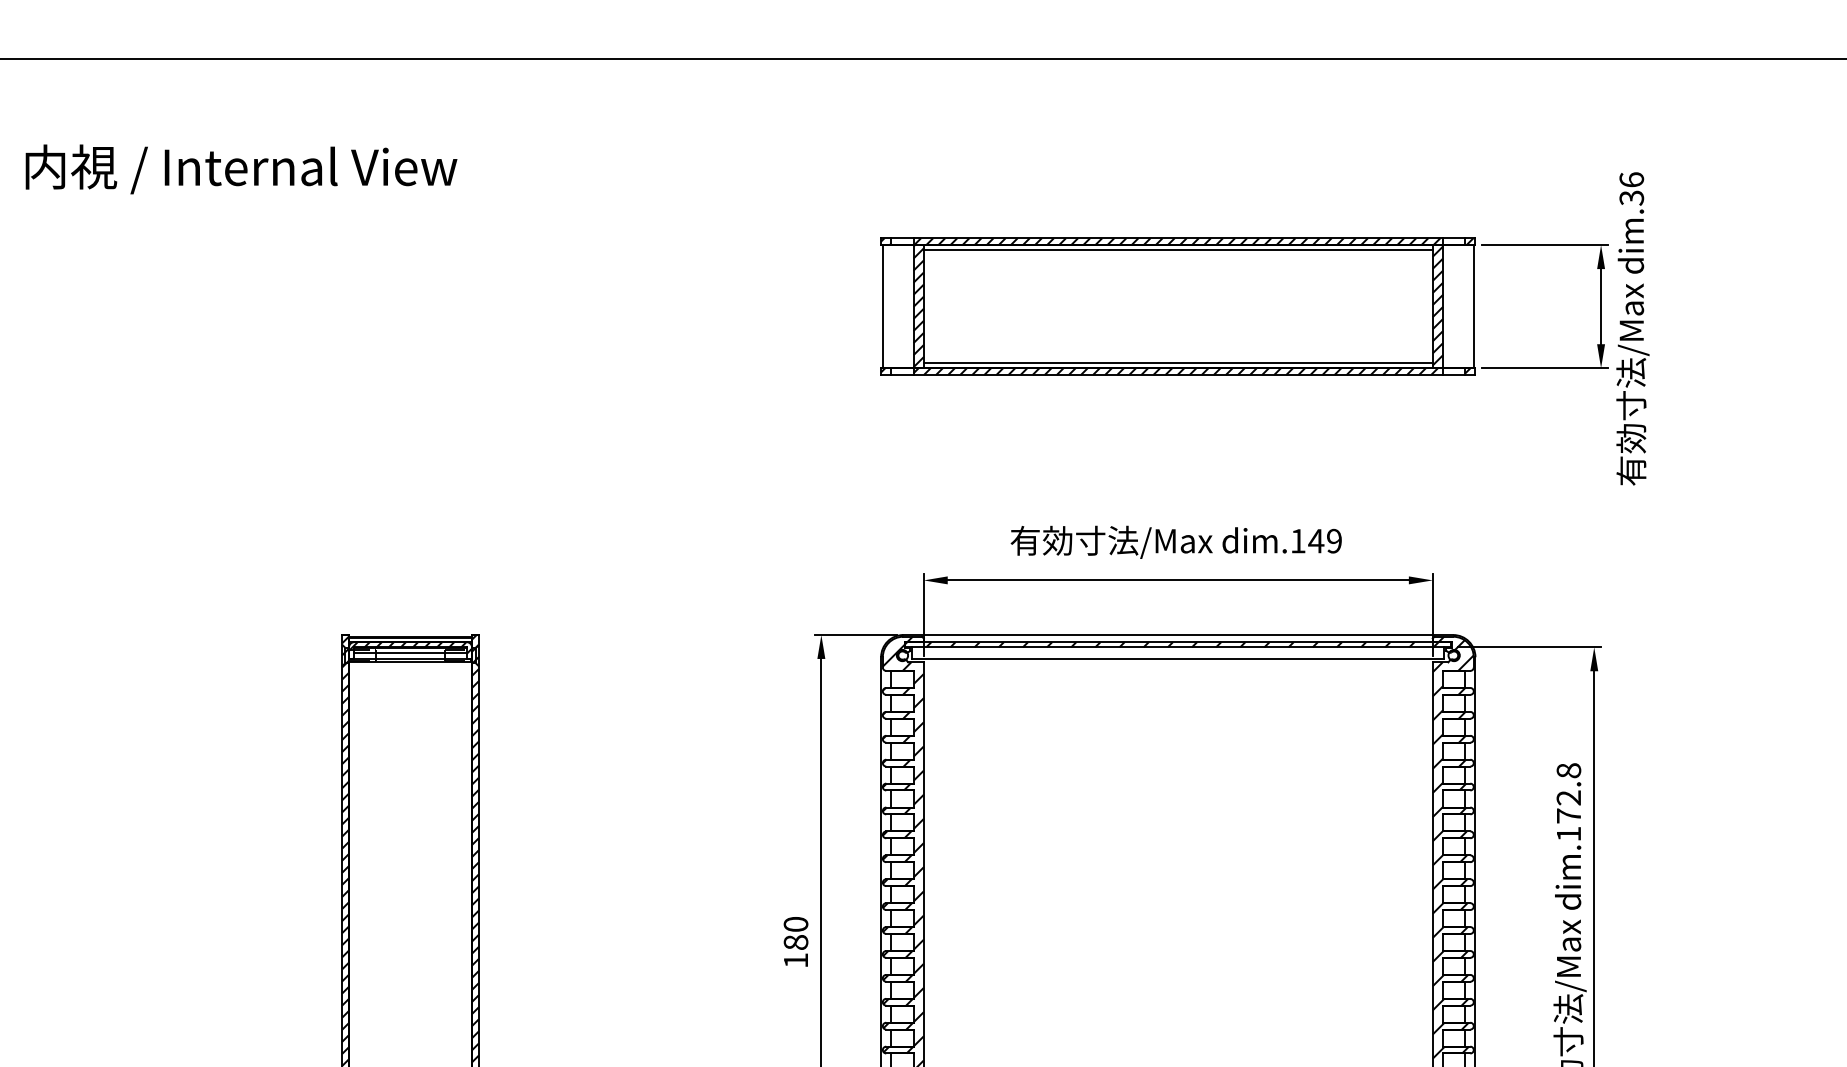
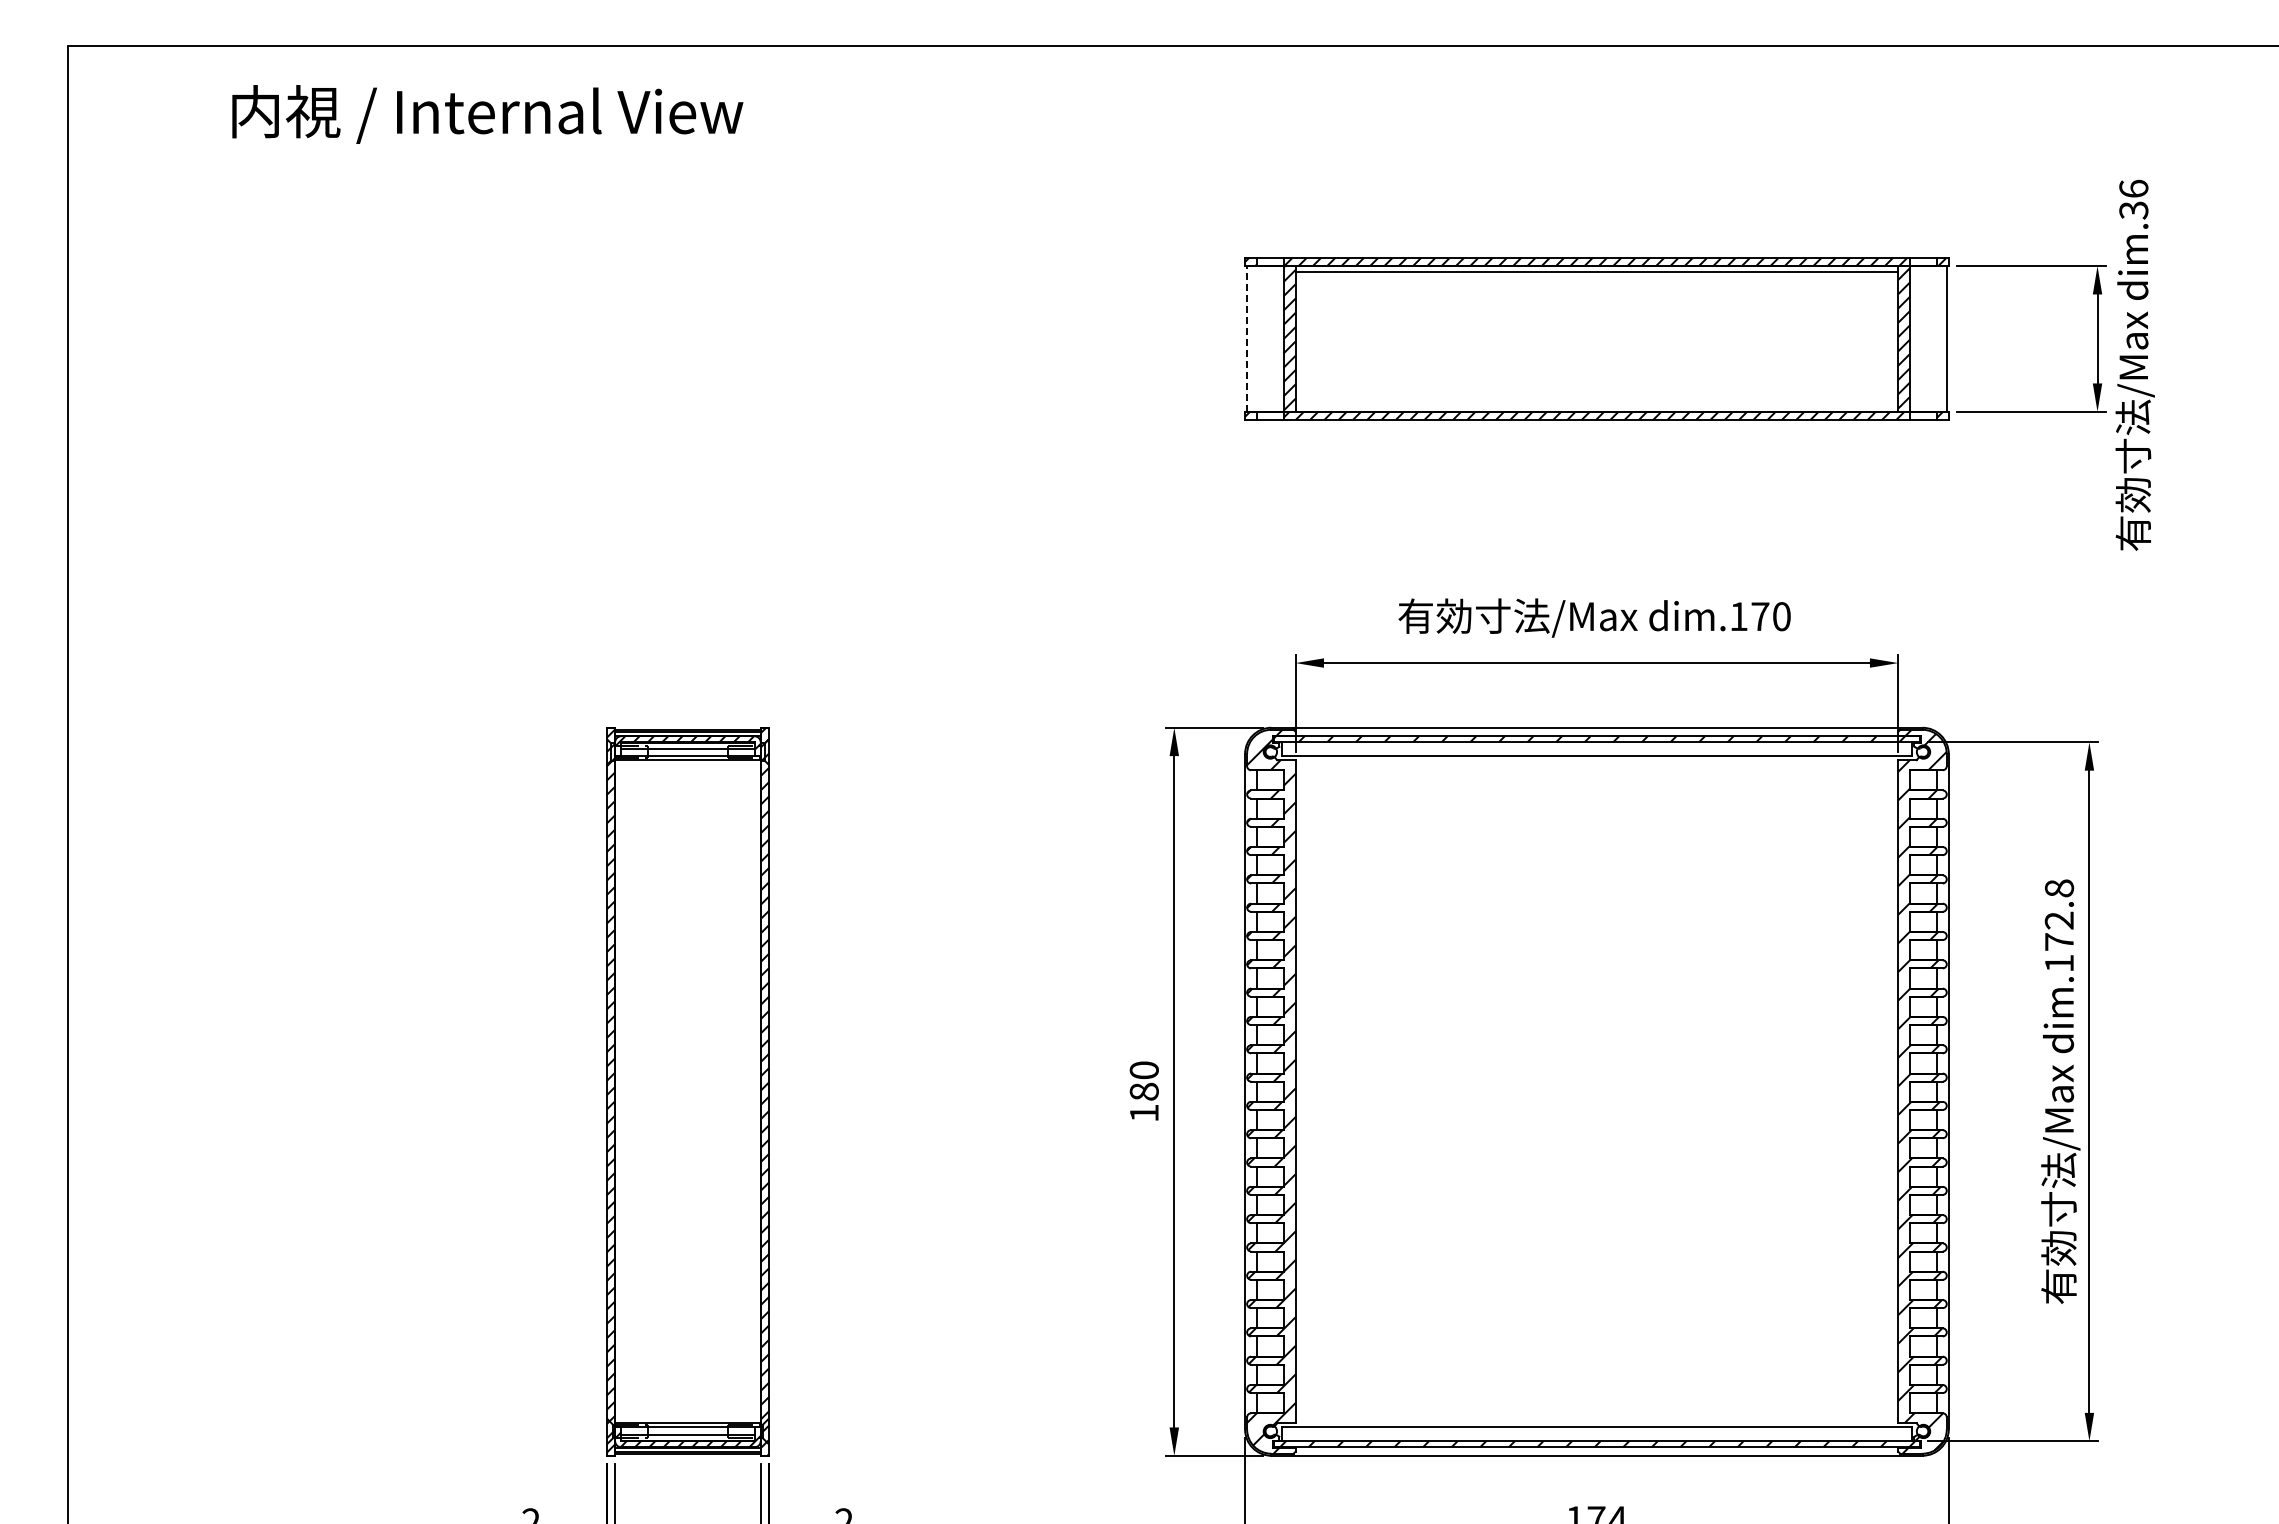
text: (241, 169) -> (487, 114), moved
line: (883, 306) -> (1247, 338), solid -> dashed
line: (1177, 362) -> (1596, 405), removed
text: (1324, 541) -> (1770, 616), dim.149 -> dim.170

